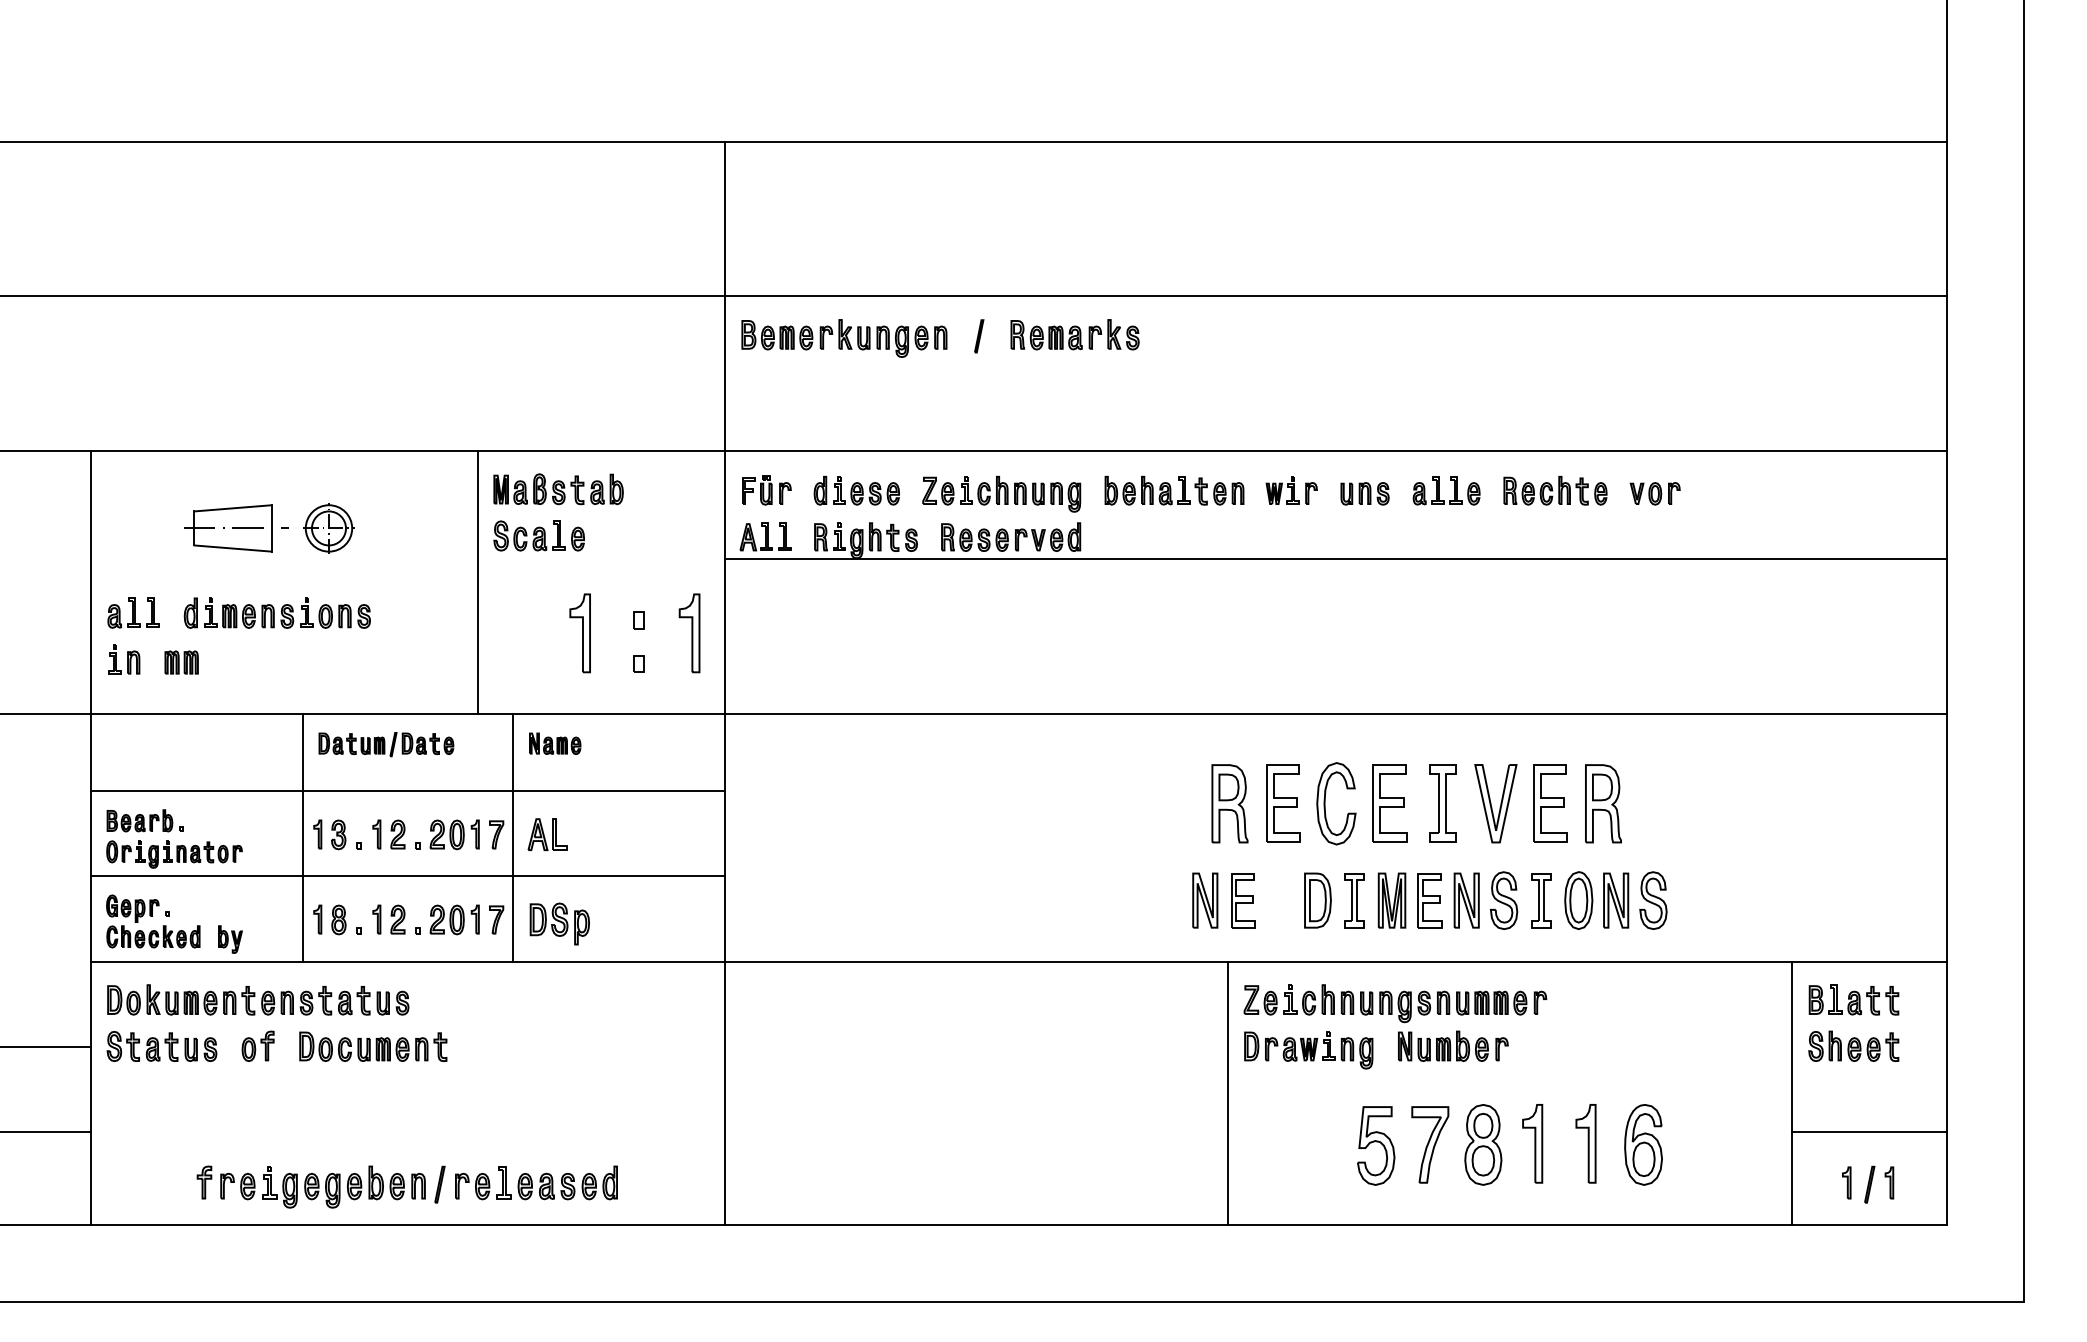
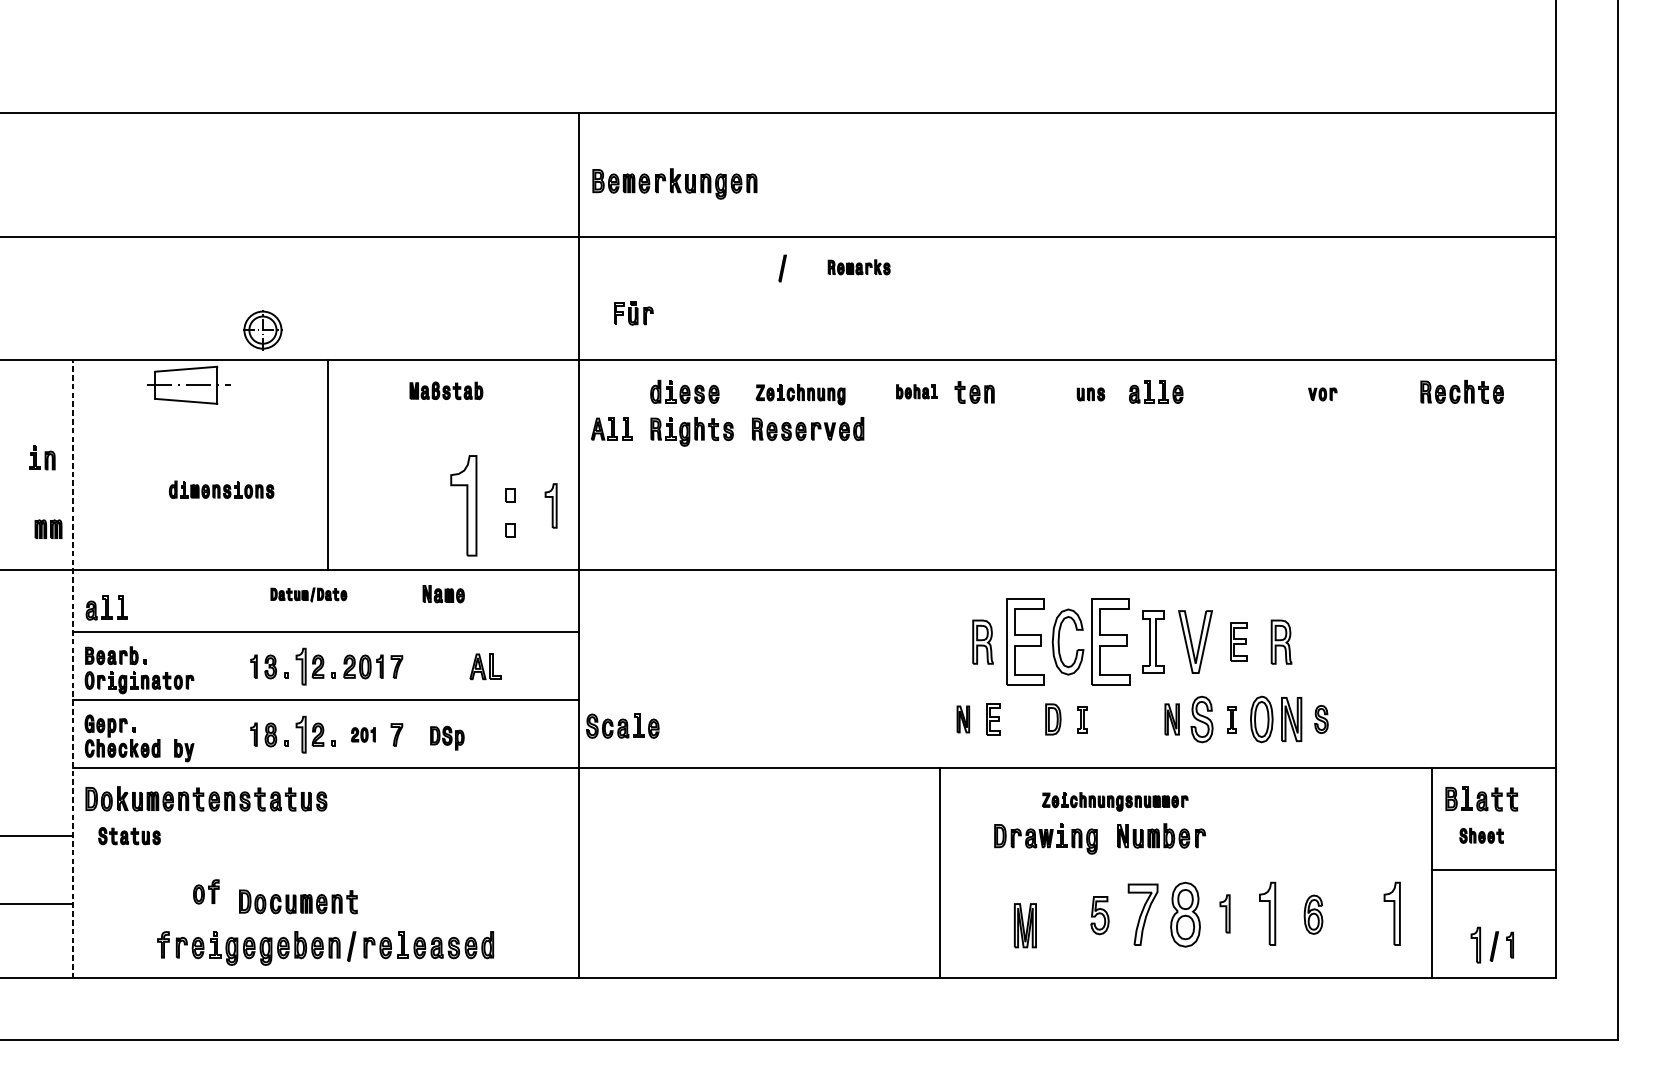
part: (1074, 334) -> (858, 267), size x0.6
part: (844, 338) -> (674, 183), moved
part: (558, 489) -> (446, 390), size x0.7
part: (766, 490) -> (633, 313), moved
part: (1147, 490) -> (917, 391), size x0.6
part: (1291, 490) -> (1032, 391), removed
part: (1555, 490) -> (1462, 391), moved
part: (1001, 493) -> (800, 394), size x0.7
part: (1364, 493) -> (1090, 394), size x0.7
part: (1654, 493) -> (1322, 394), size x0.7
part: (236, 528) -> (189, 385), moved
part: (328, 528) -> (262, 330), moved
part: (538, 535) -> (622, 725), moved
line: (1336, 559) -> (1068, 446), removed
line: (477, 582) -> (328, 465), moved
part: (133, 612) -> (106, 607), moved
part: (276, 612) -> (221, 489), size x0.7
part: (579, 633) -> (463, 506), size x1.6
part: (689, 633) -> (551, 506), size x0.7
part: (124, 659) -> (42, 458), moved
part: (181, 662) -> (48, 529), moved
part: (386, 744) -> (308, 594), size x0.7
part: (1229, 803) -> (982, 641), size x0.7
part: (1283, 803) -> (1025, 641), size x1.4
part: (1389, 803) -> (1110, 641), size x1.4
part: (1550, 803) -> (1239, 641), size x0.6
part: (1603, 803) -> (1281, 641), size x0.7
part: (376, 834) -> (300, 666), size x1.6
part: (547, 834) -> (485, 666), moved
line: (90, 837) -> (72, 669), solid -> dashed
line: (302, 837) -> (241, 669), removed
line: (513, 837) -> (410, 669), removed
part: (1205, 900) -> (963, 719), size x0.6
part: (1243, 900) -> (993, 719), size x0.7
part: (1317, 900) -> (1052, 719), size x0.7
part: (1354, 900) -> (1082, 719), size x0.6
part: (1391, 900) -> (1025, 925), moved
part: (1429, 900) -> (1142, 719), removed
part: (1466, 900) -> (1172, 719), size x0.7
part: (1541, 900) -> (1232, 719), size x0.6
part: (1653, 900) -> (1321, 719), size x0.6
part: (376, 919) -> (300, 734), size x1.6
part: (454, 919) -> (363, 734), size x0.6
part: (559, 923) -> (447, 737), size x0.7
part: (1395, 1003) -> (1115, 801), size x0.6
part: (257, 1045) -> (205, 891), moved
part: (1853, 1045) -> (1481, 835), size x0.6
part: (161, 1046) -> (129, 836), size x0.7
part: (373, 1046) -> (298, 901), moved
line: (1227, 1092) -> (940, 872), moved
line: (1869, 1131) -> (1494, 869), moved
part: (1532, 1143) -> (1224, 913), size x0.6
part: (1741, 1143) -> (1391, 913), added
part: (1643, 1144) -> (1313, 914), size x0.6
part: (1376, 1145) -> (1100, 915), size x0.6
part: (1846, 1182) -> (1475, 944), size x1.4

